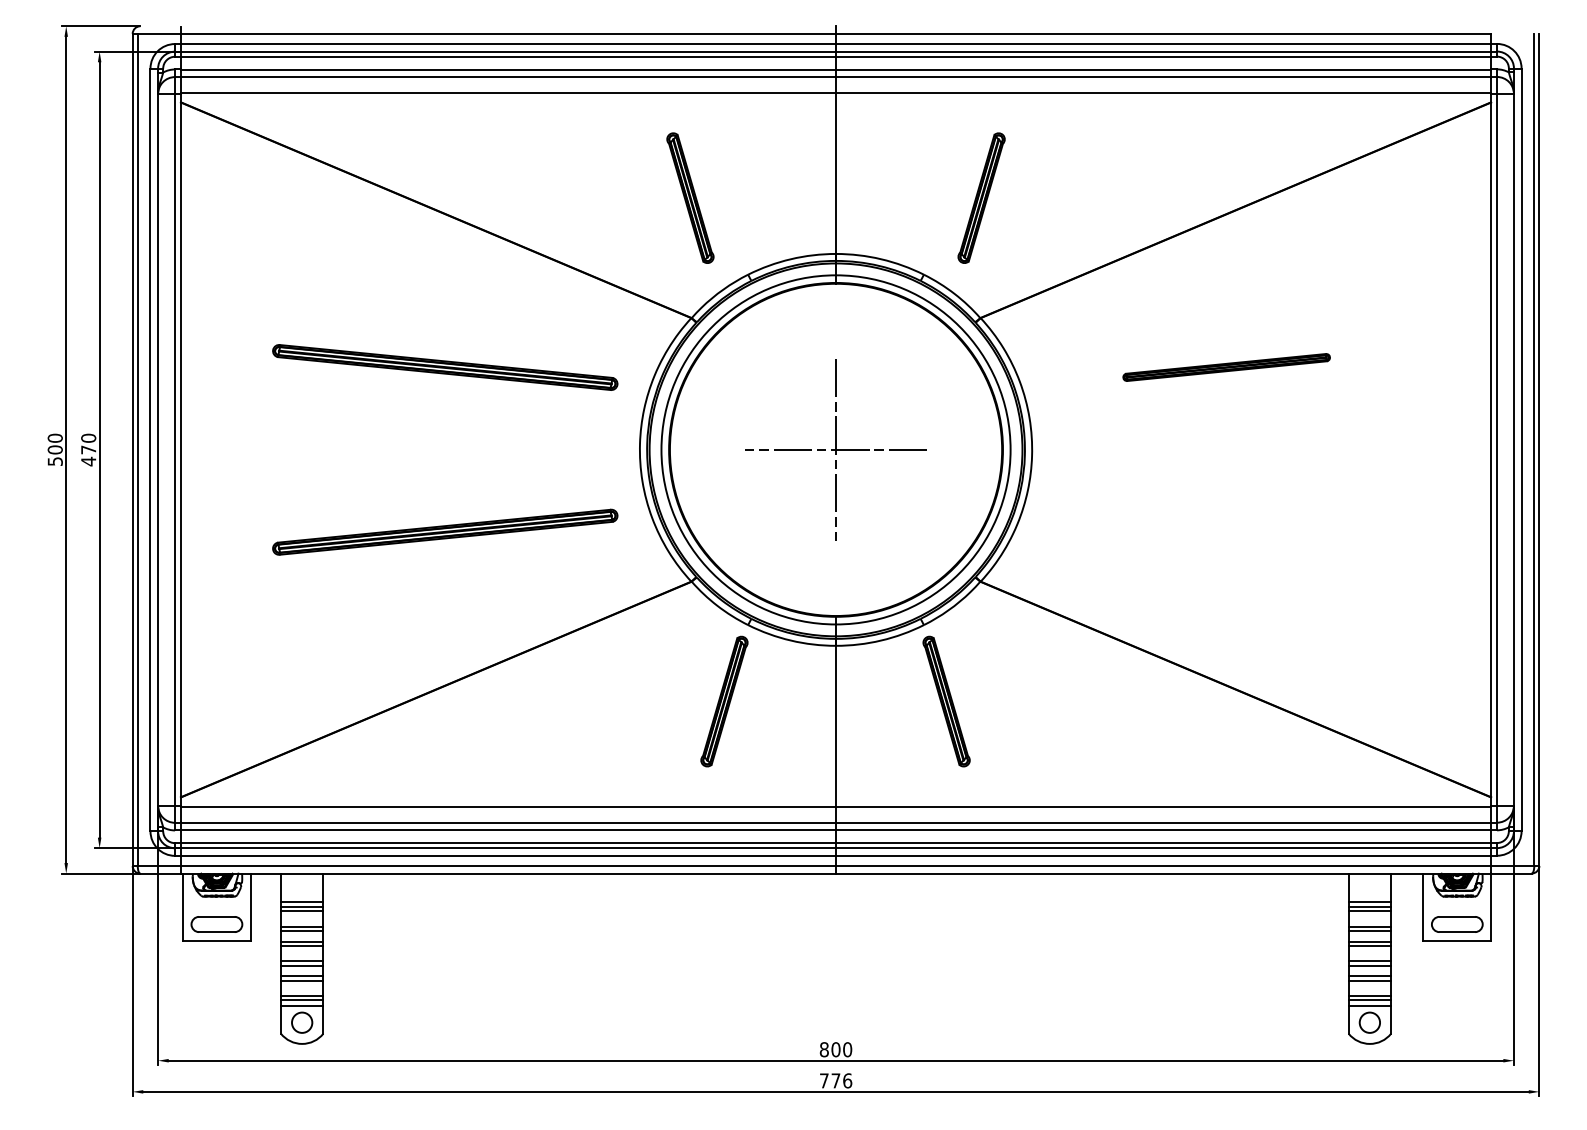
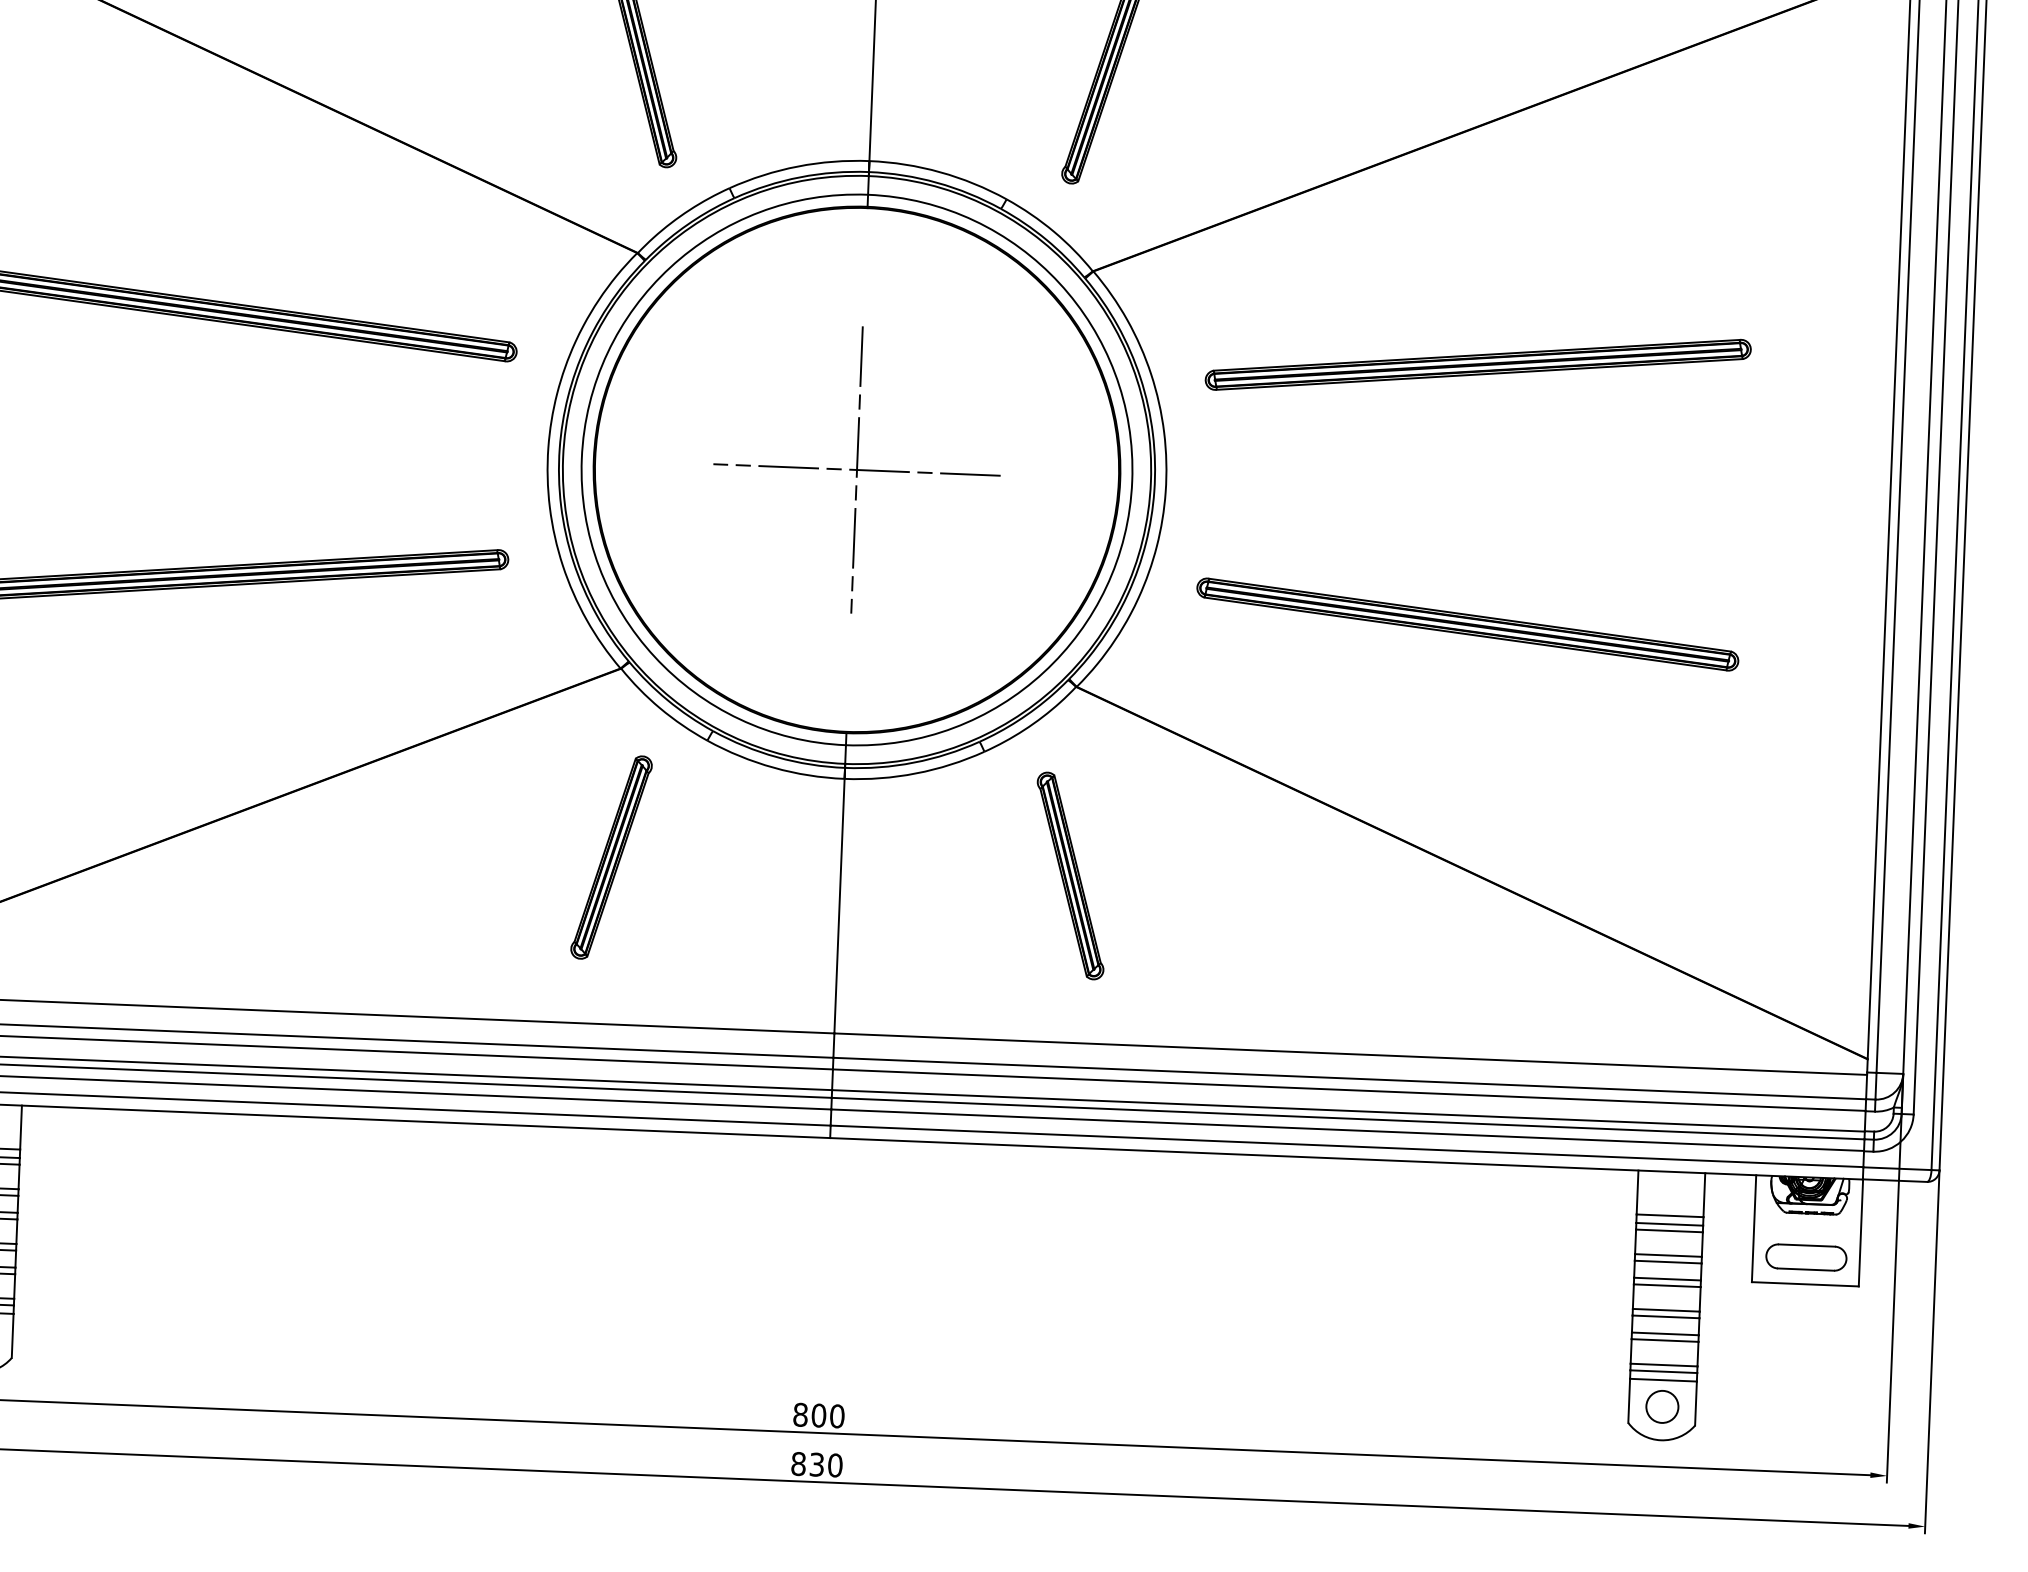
part: (1226, 367) -> (1477, 364), size x1.67
part: (1226, 531) -> (1467, 623), added
part: (724, 701) -> (611, 857), moved
part: (946, 701) -> (1070, 875), moved
text: (835, 1080) -> (816, 1464), 776 -> 830

